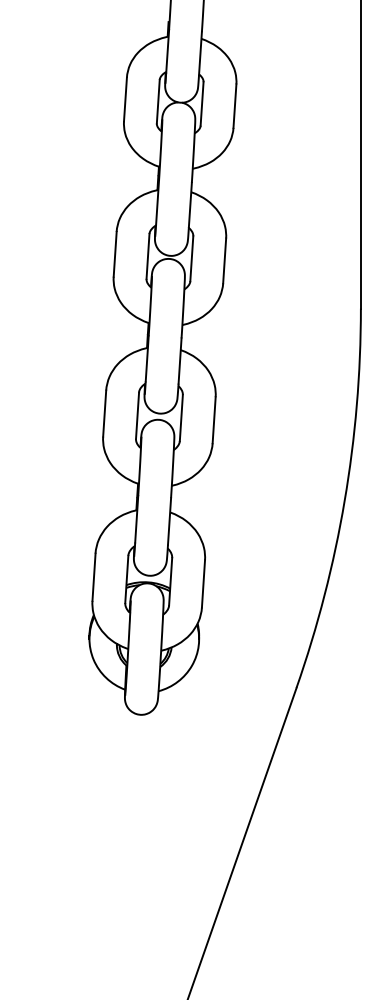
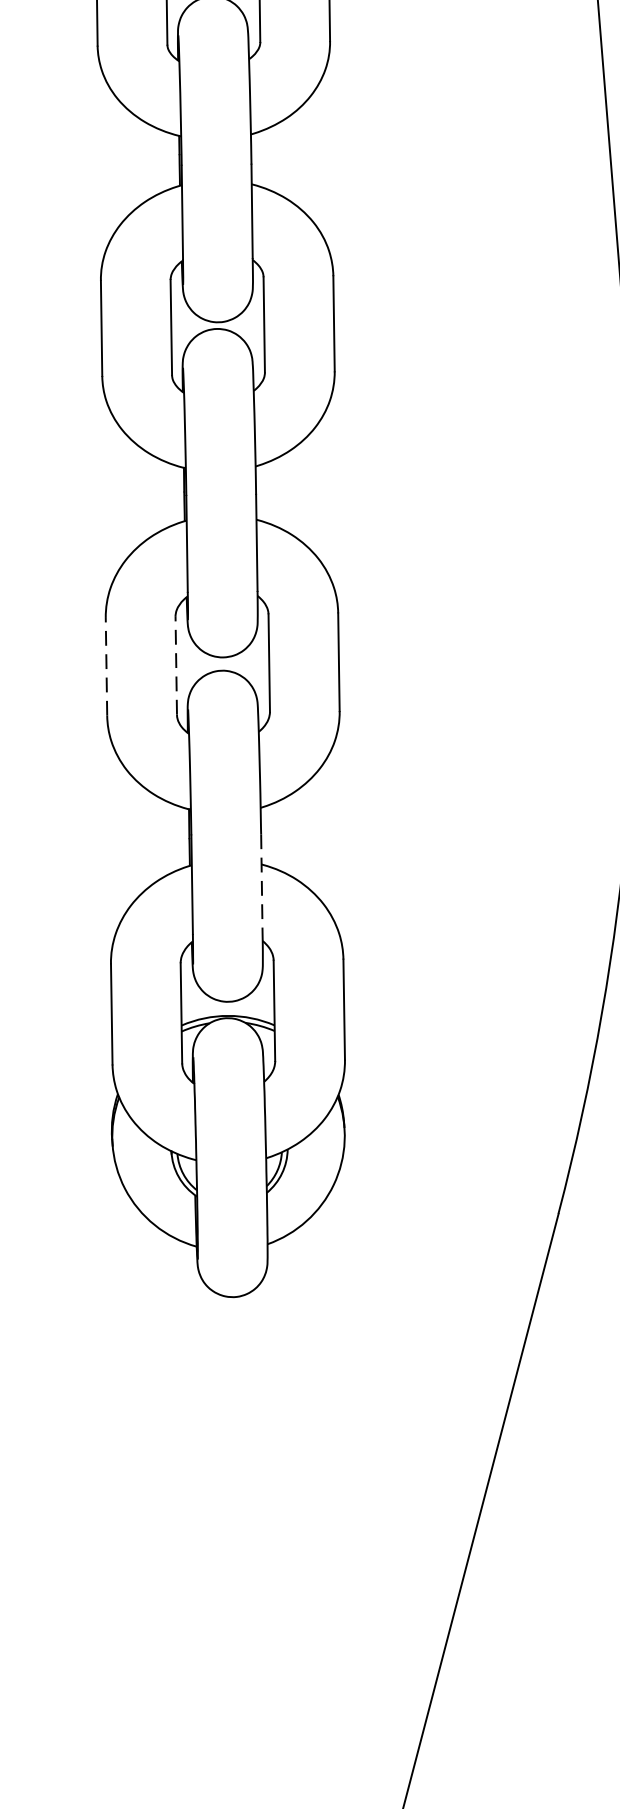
line: (104, 413) -> (106, 666), solid -> dashed
line: (137, 415) -> (176, 665), solid -> dashed
line: (169, 521) -> (261, 883), solid -> dashed

